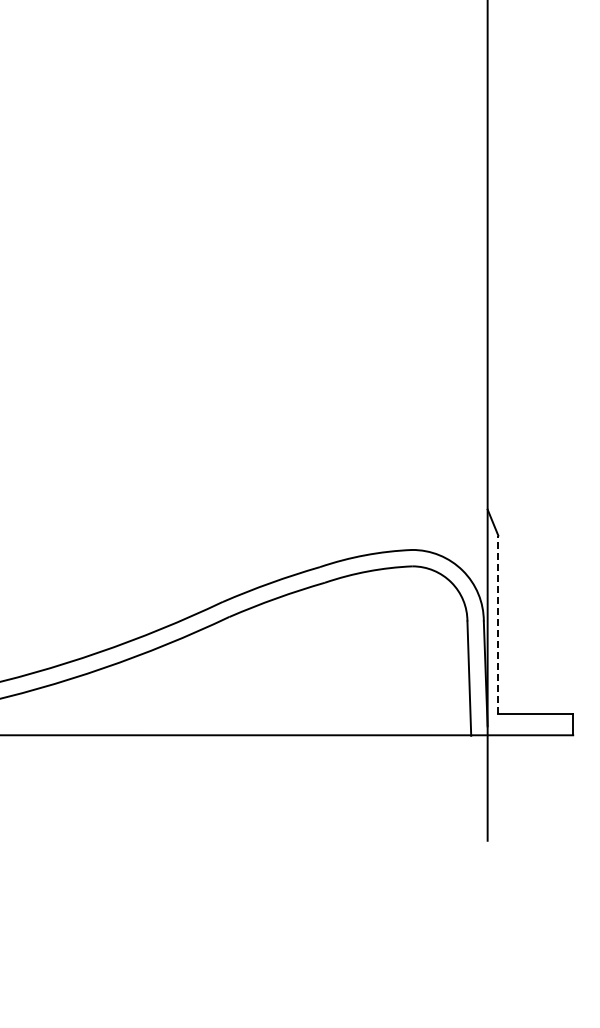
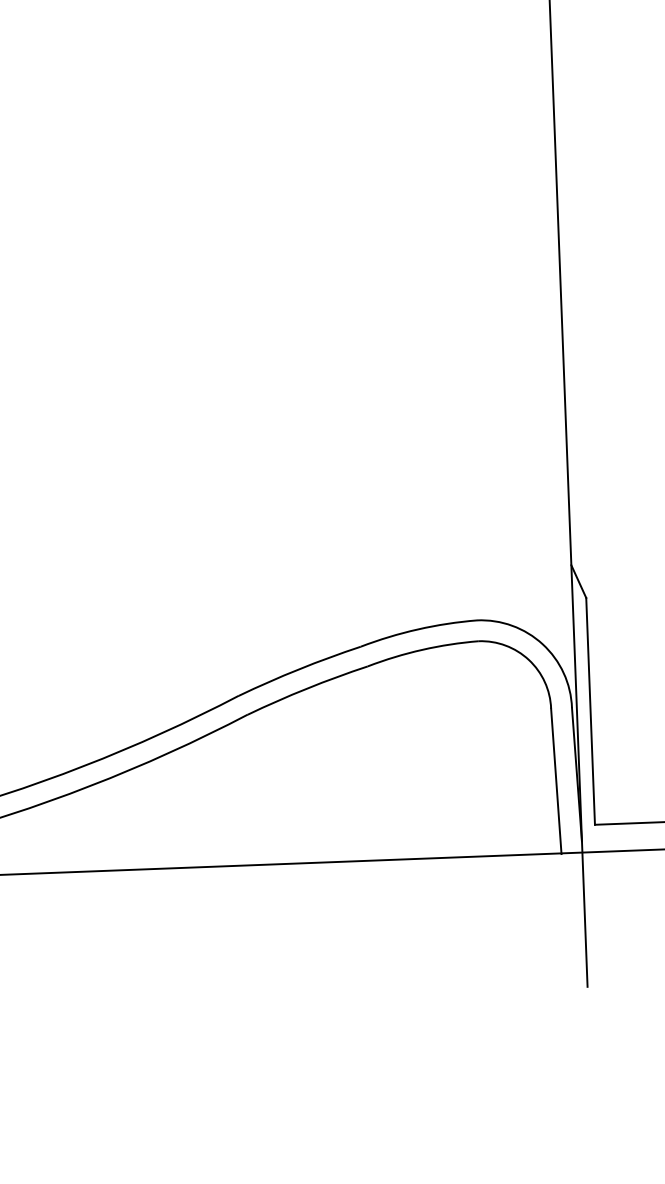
line: (498, 624) -> (590, 711), dashed -> solid

